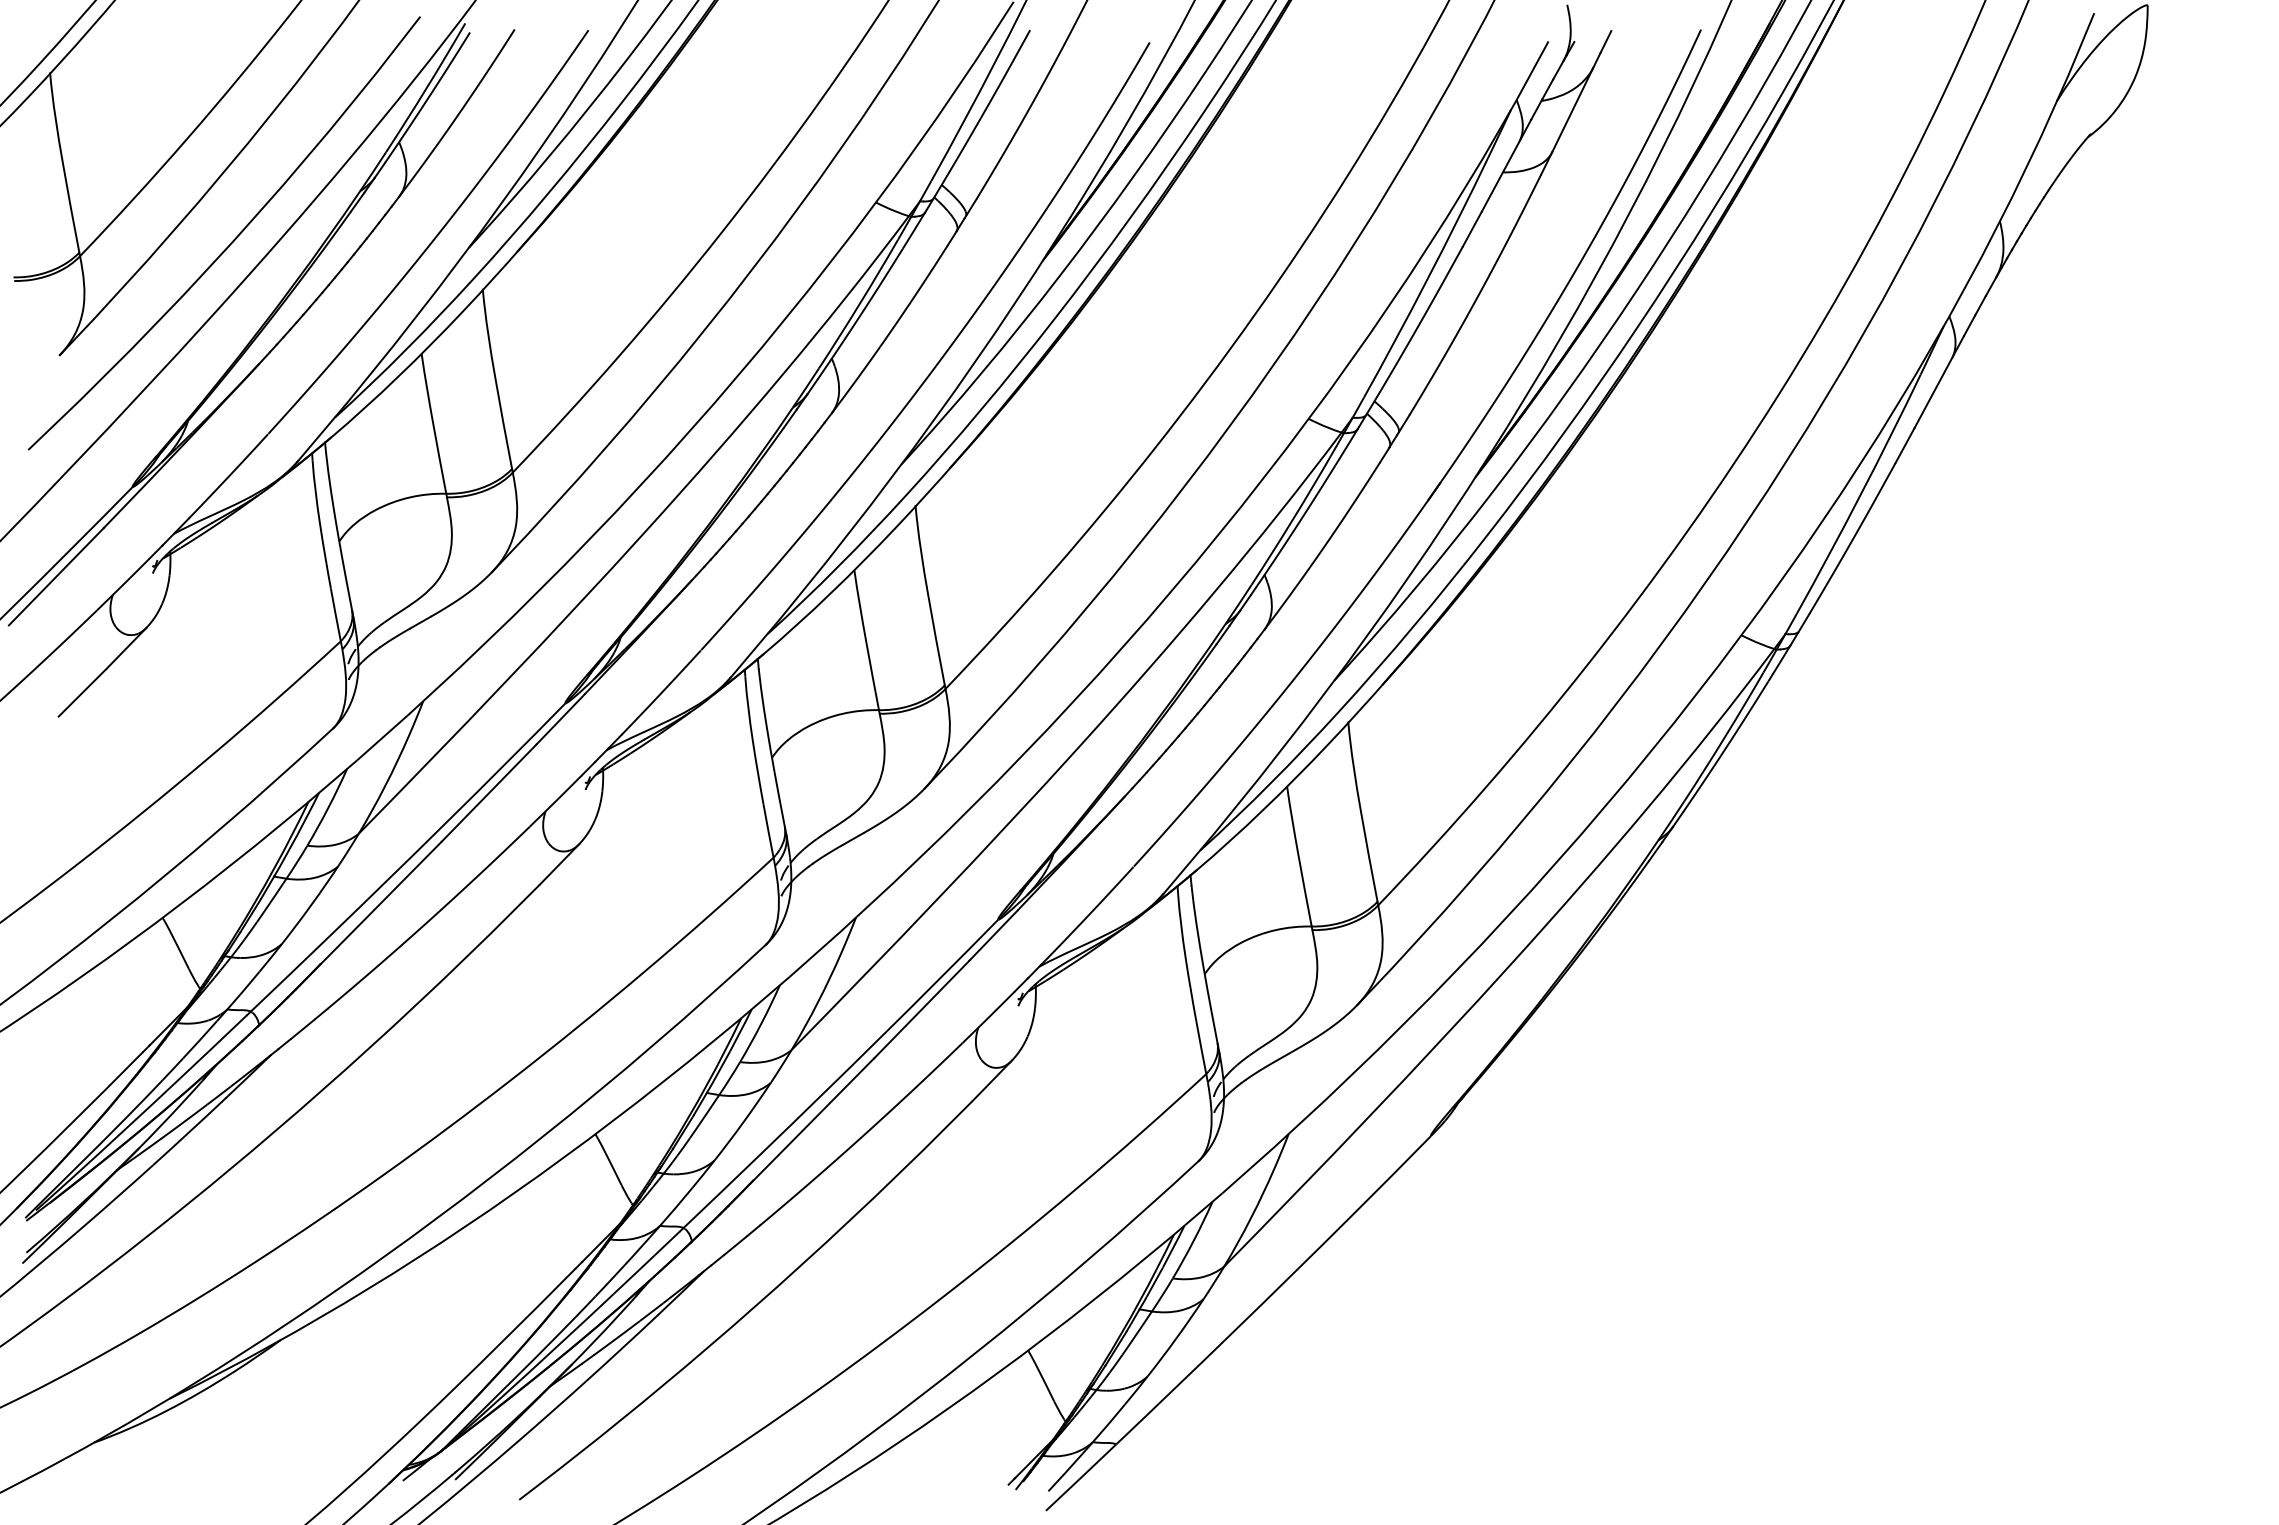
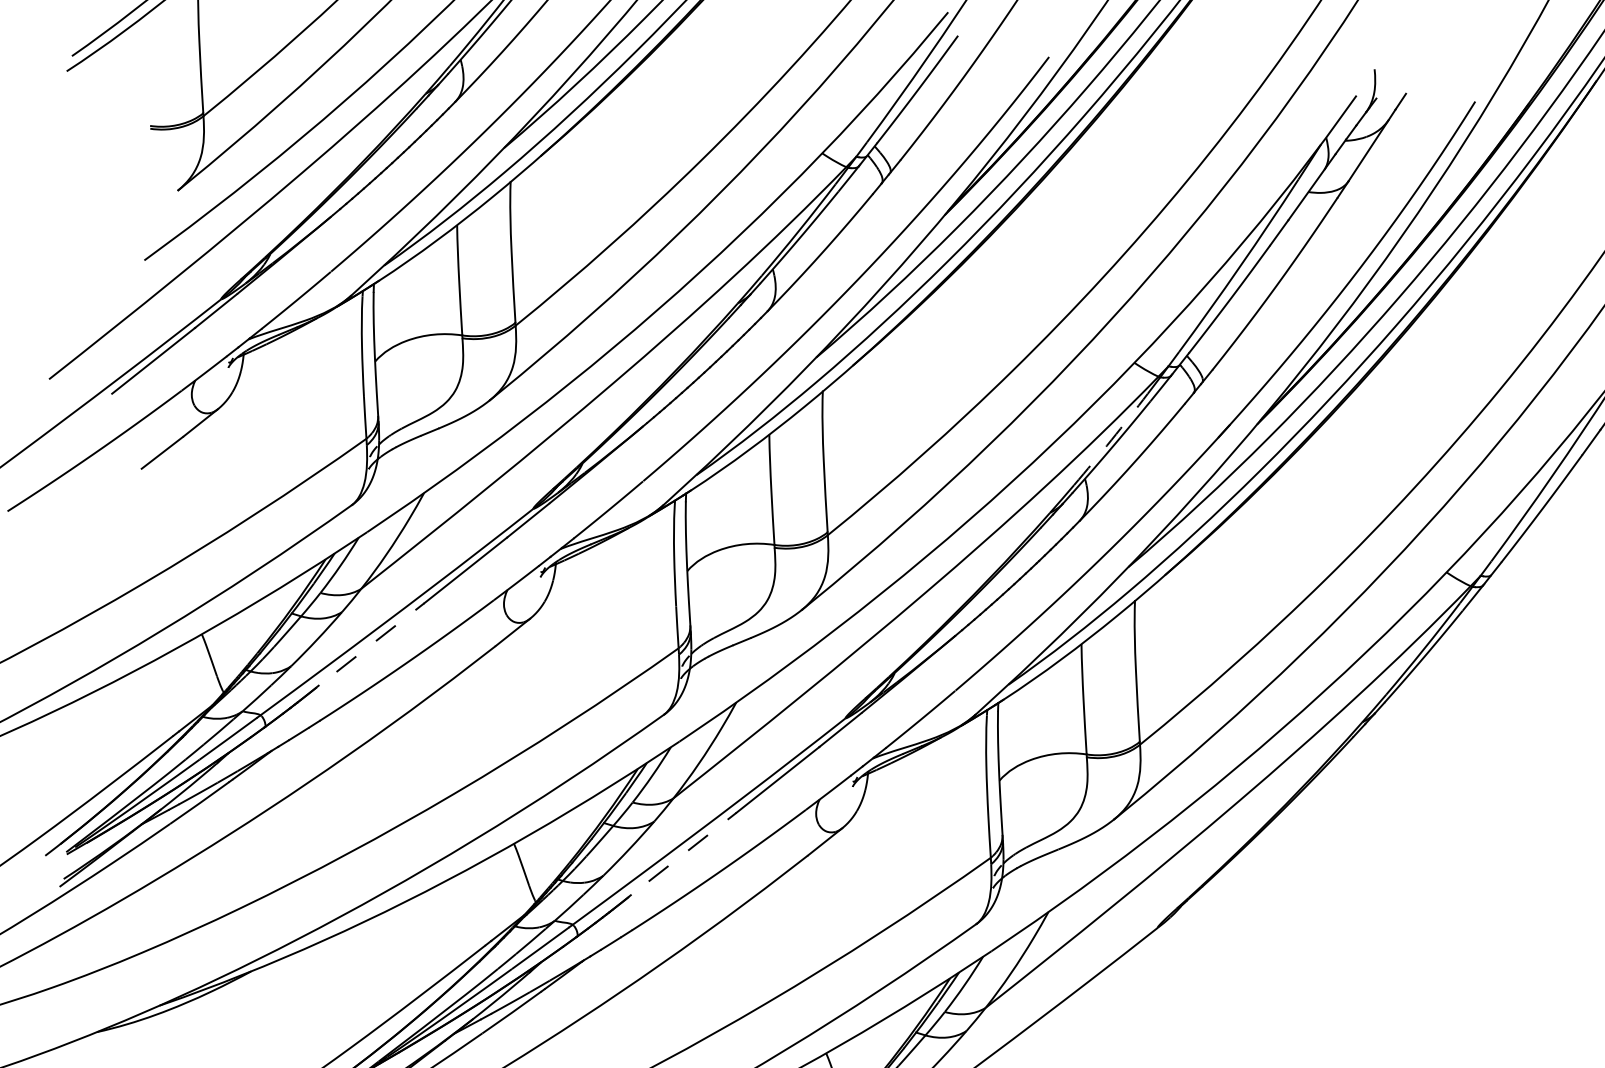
arc: (1292, 521) -> (1111, 440), solid -> dashed
line: (368, 915) -> (360, 652), solid -> dashed
line: (801, 1132) -> (673, 862), solid -> dashed

